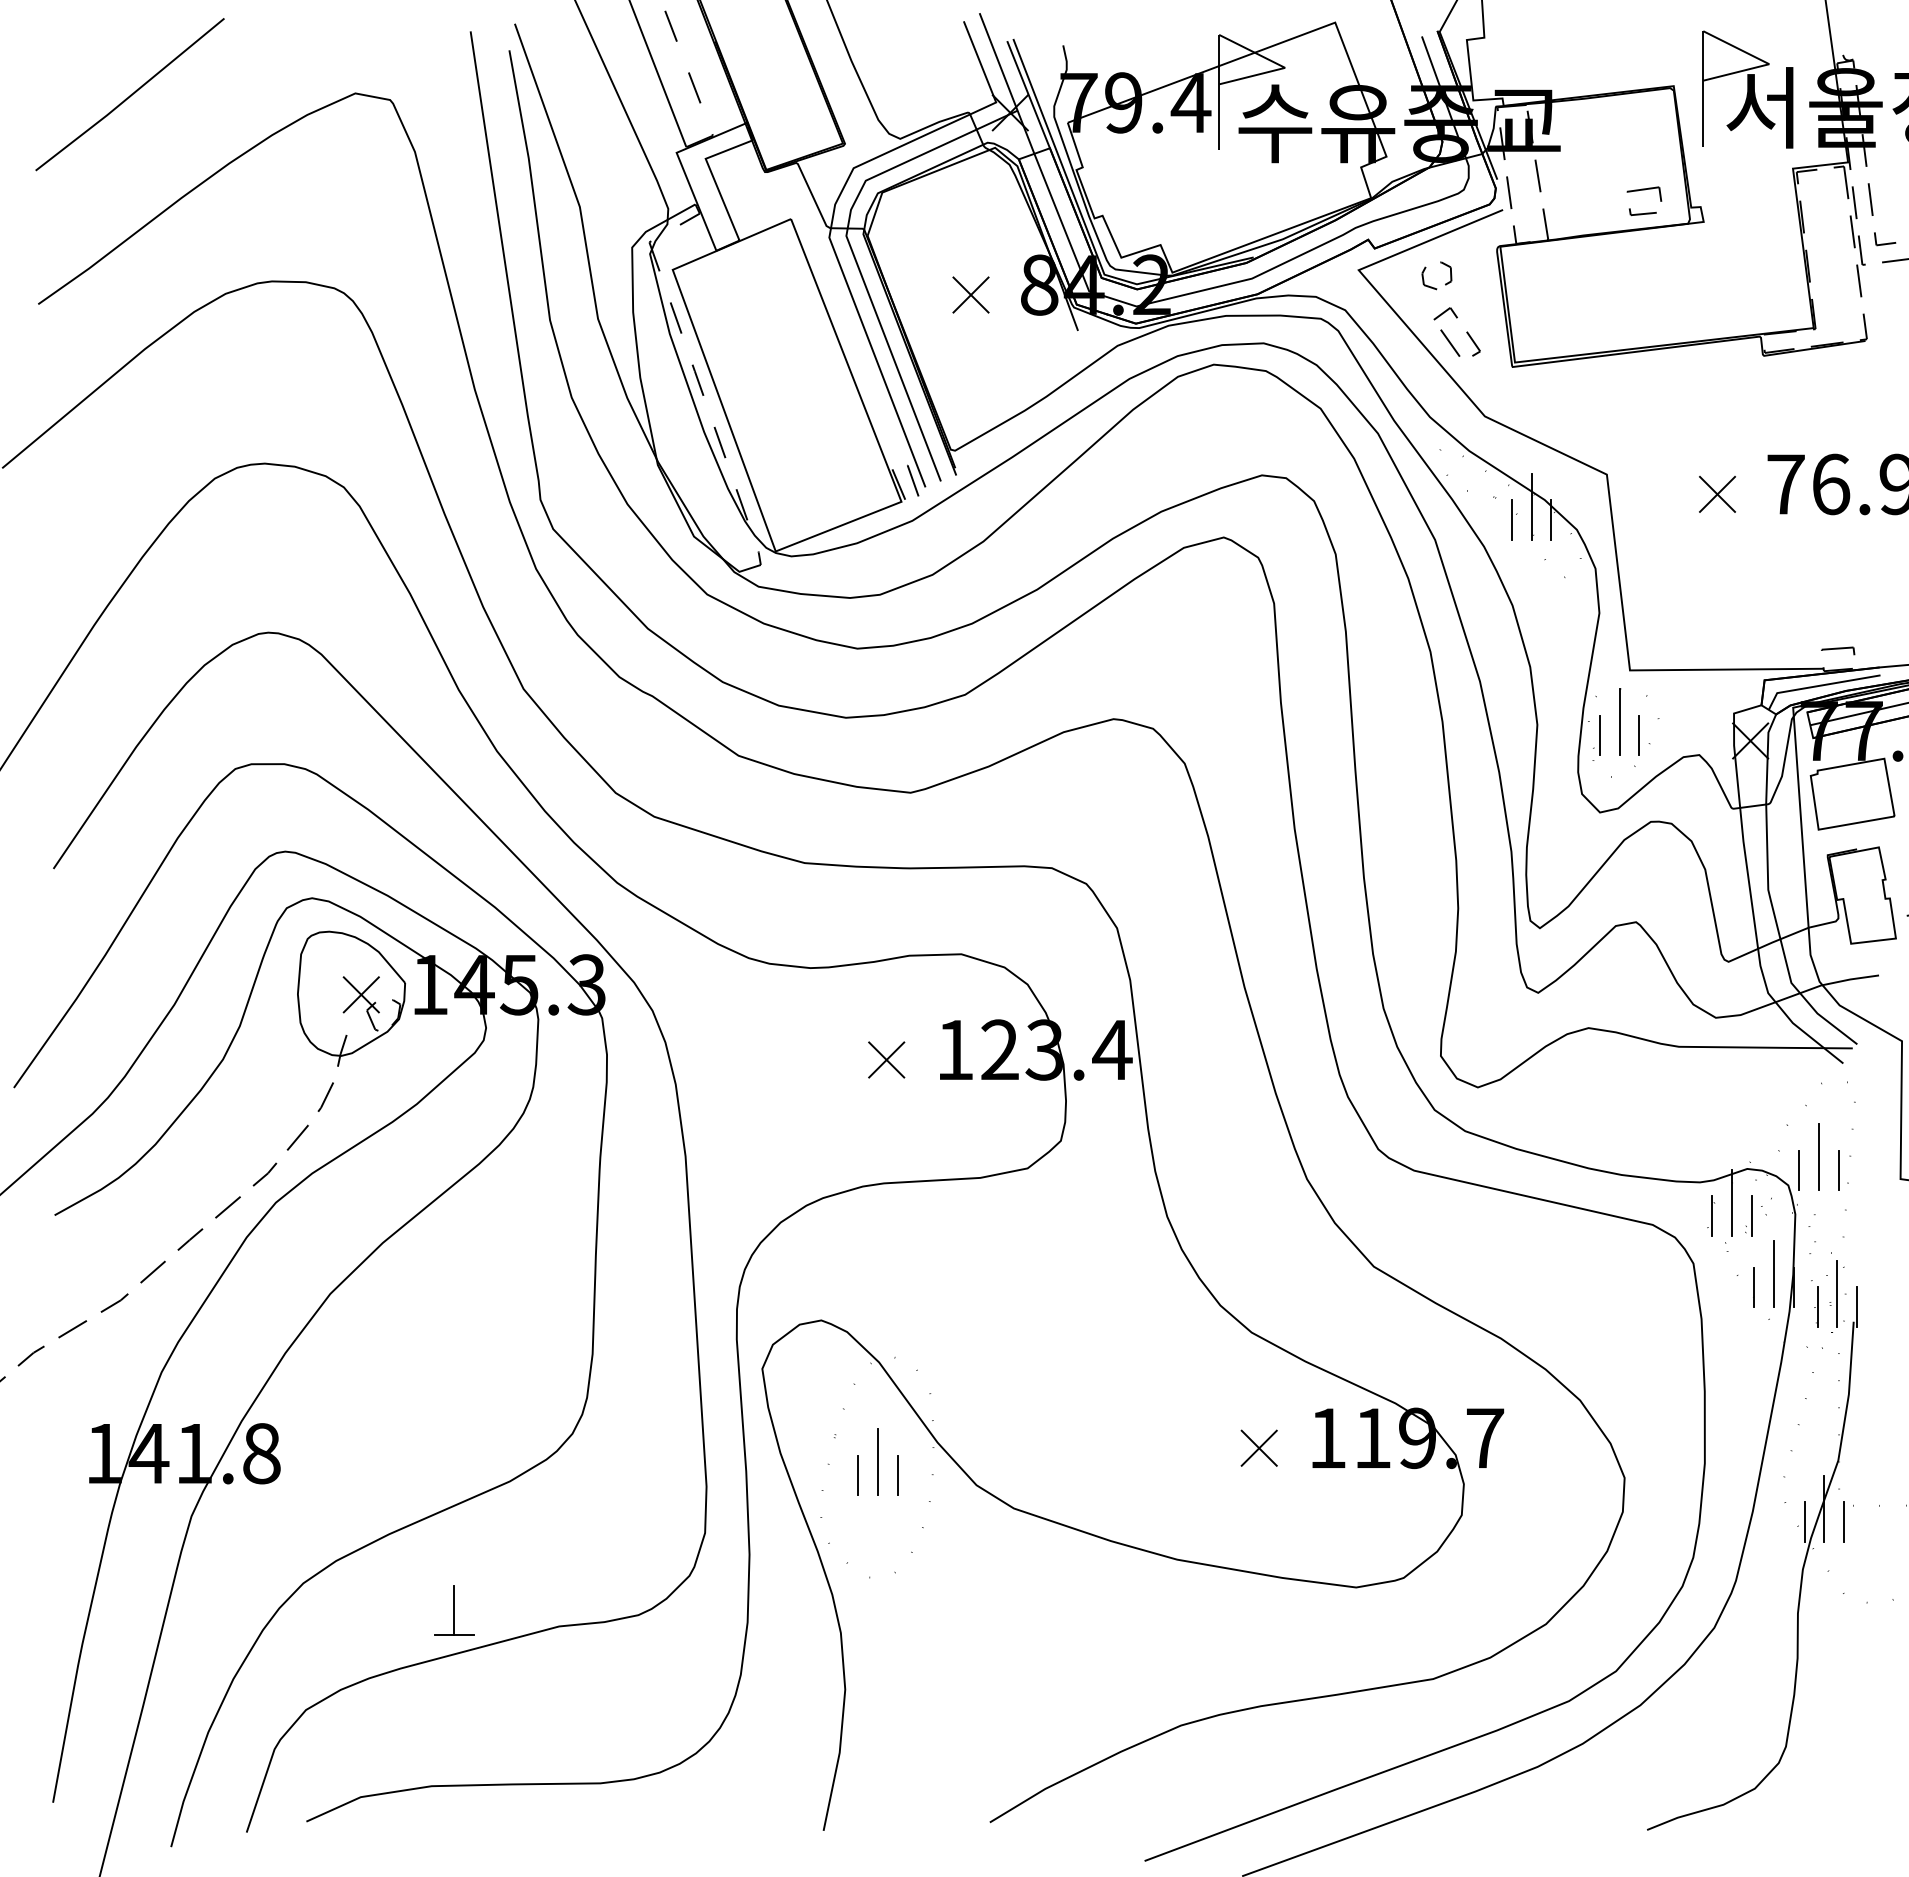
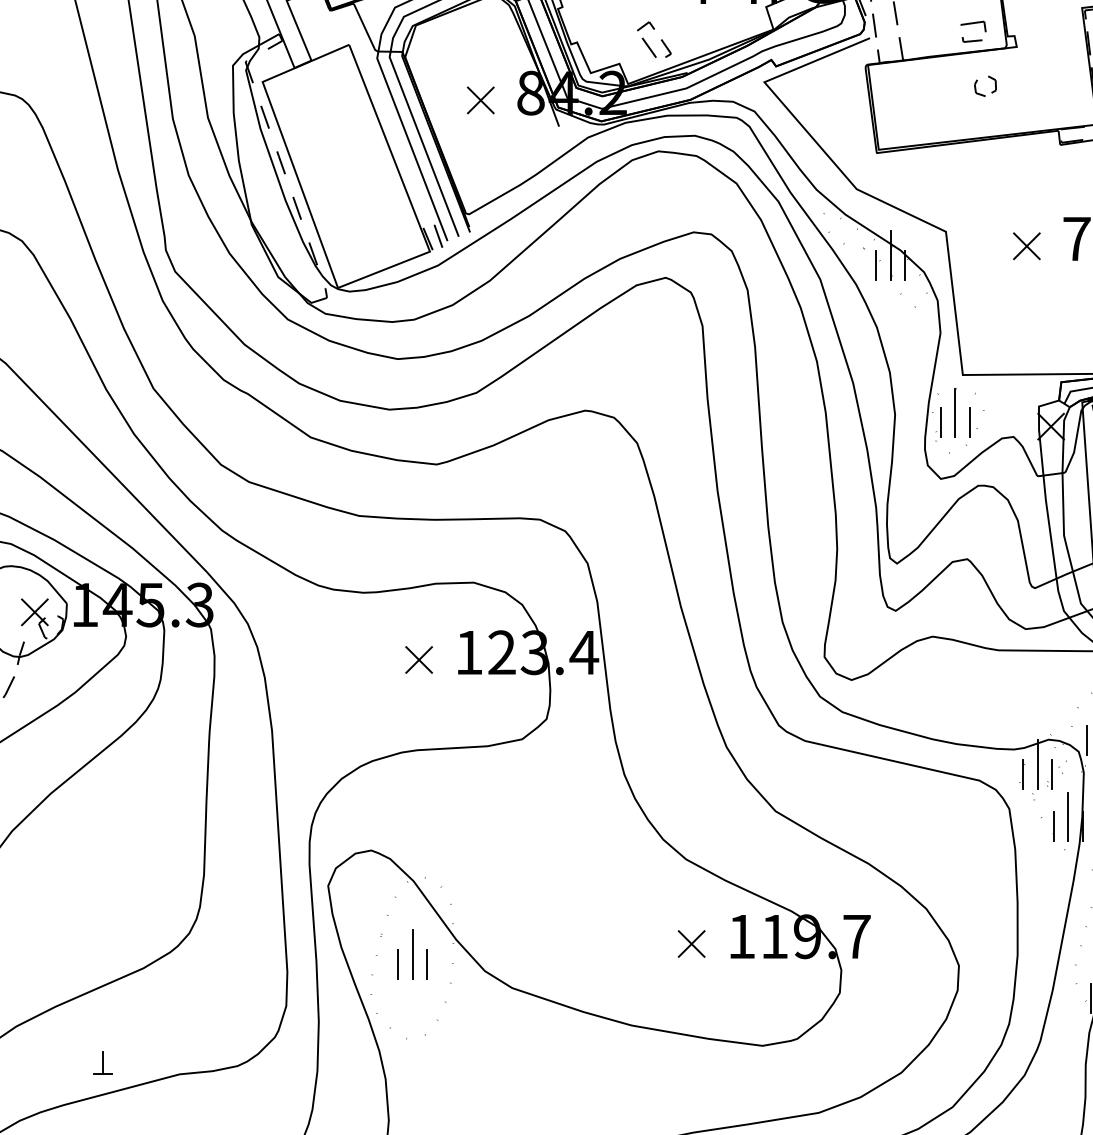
part: (1445, 283) -> (991, 91), moved
part: (1466, 332) -> (661, 40), moved
part: (454, 1610) -> (103, 1062), size x0.6

